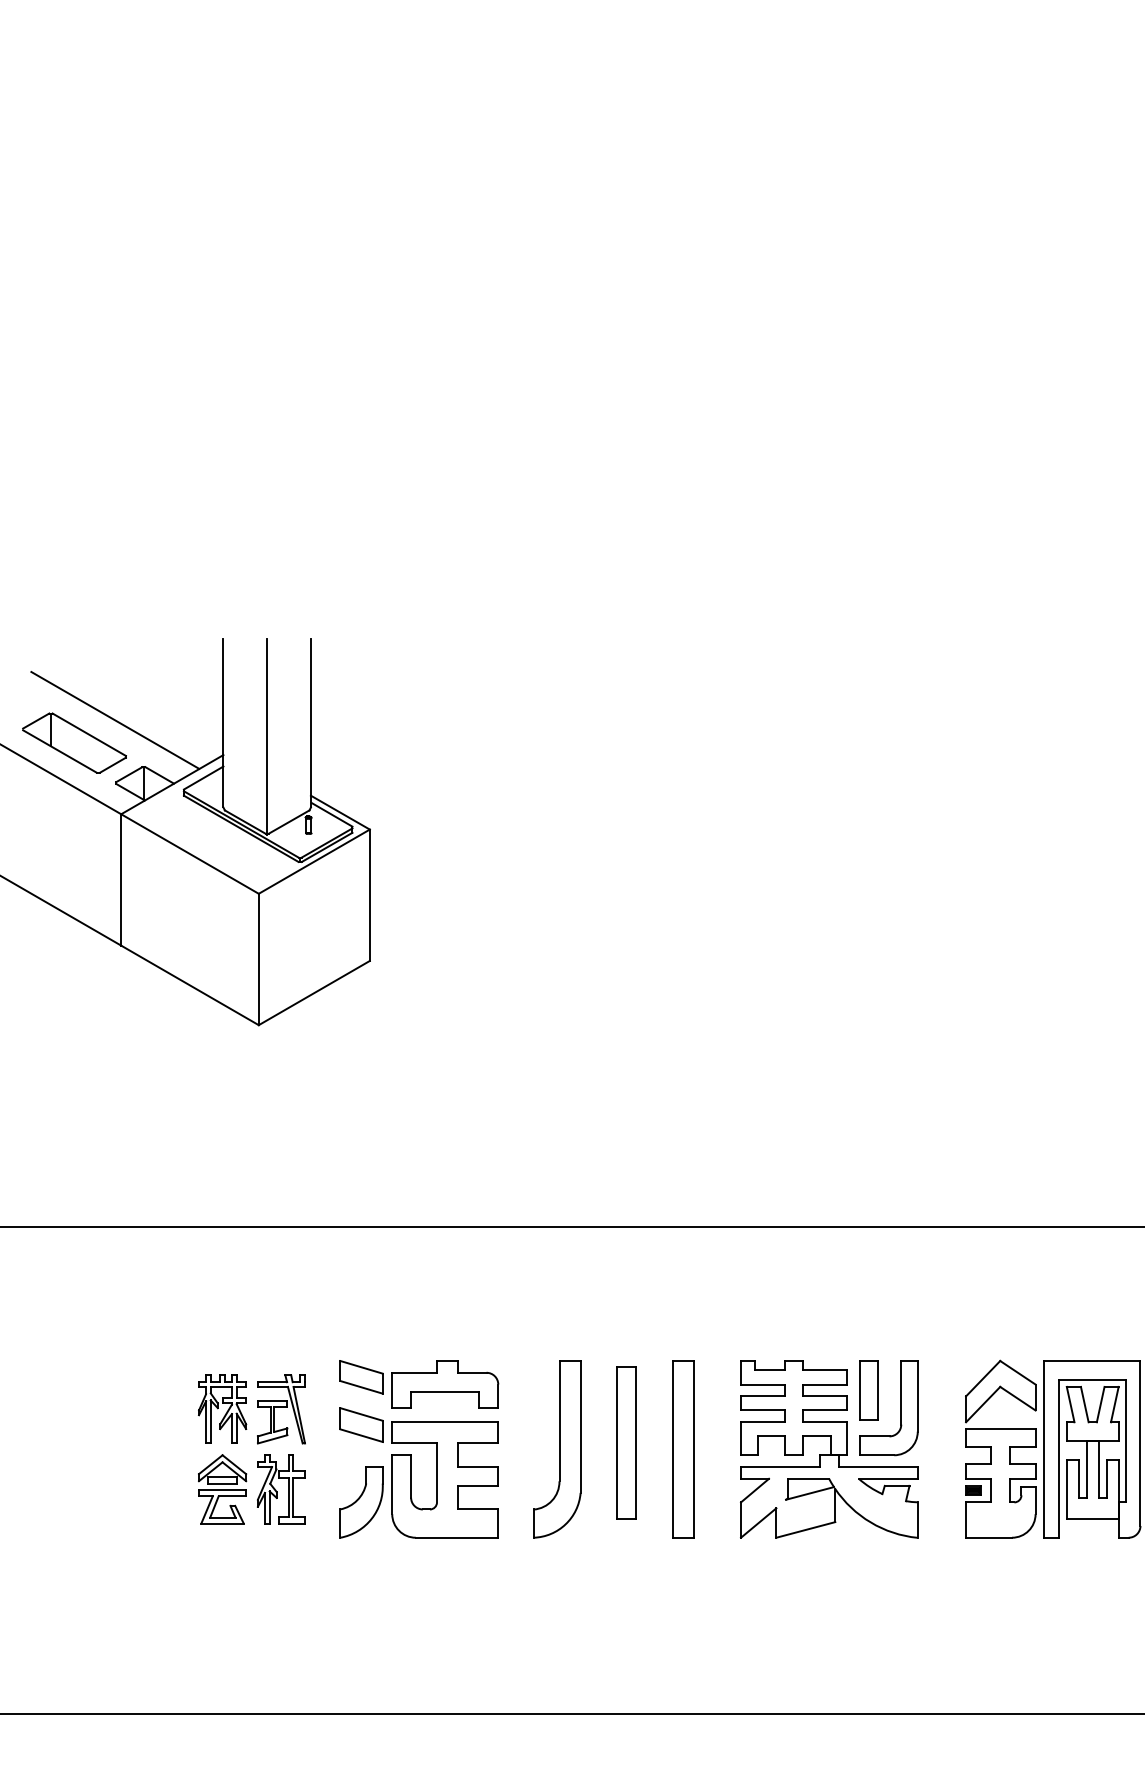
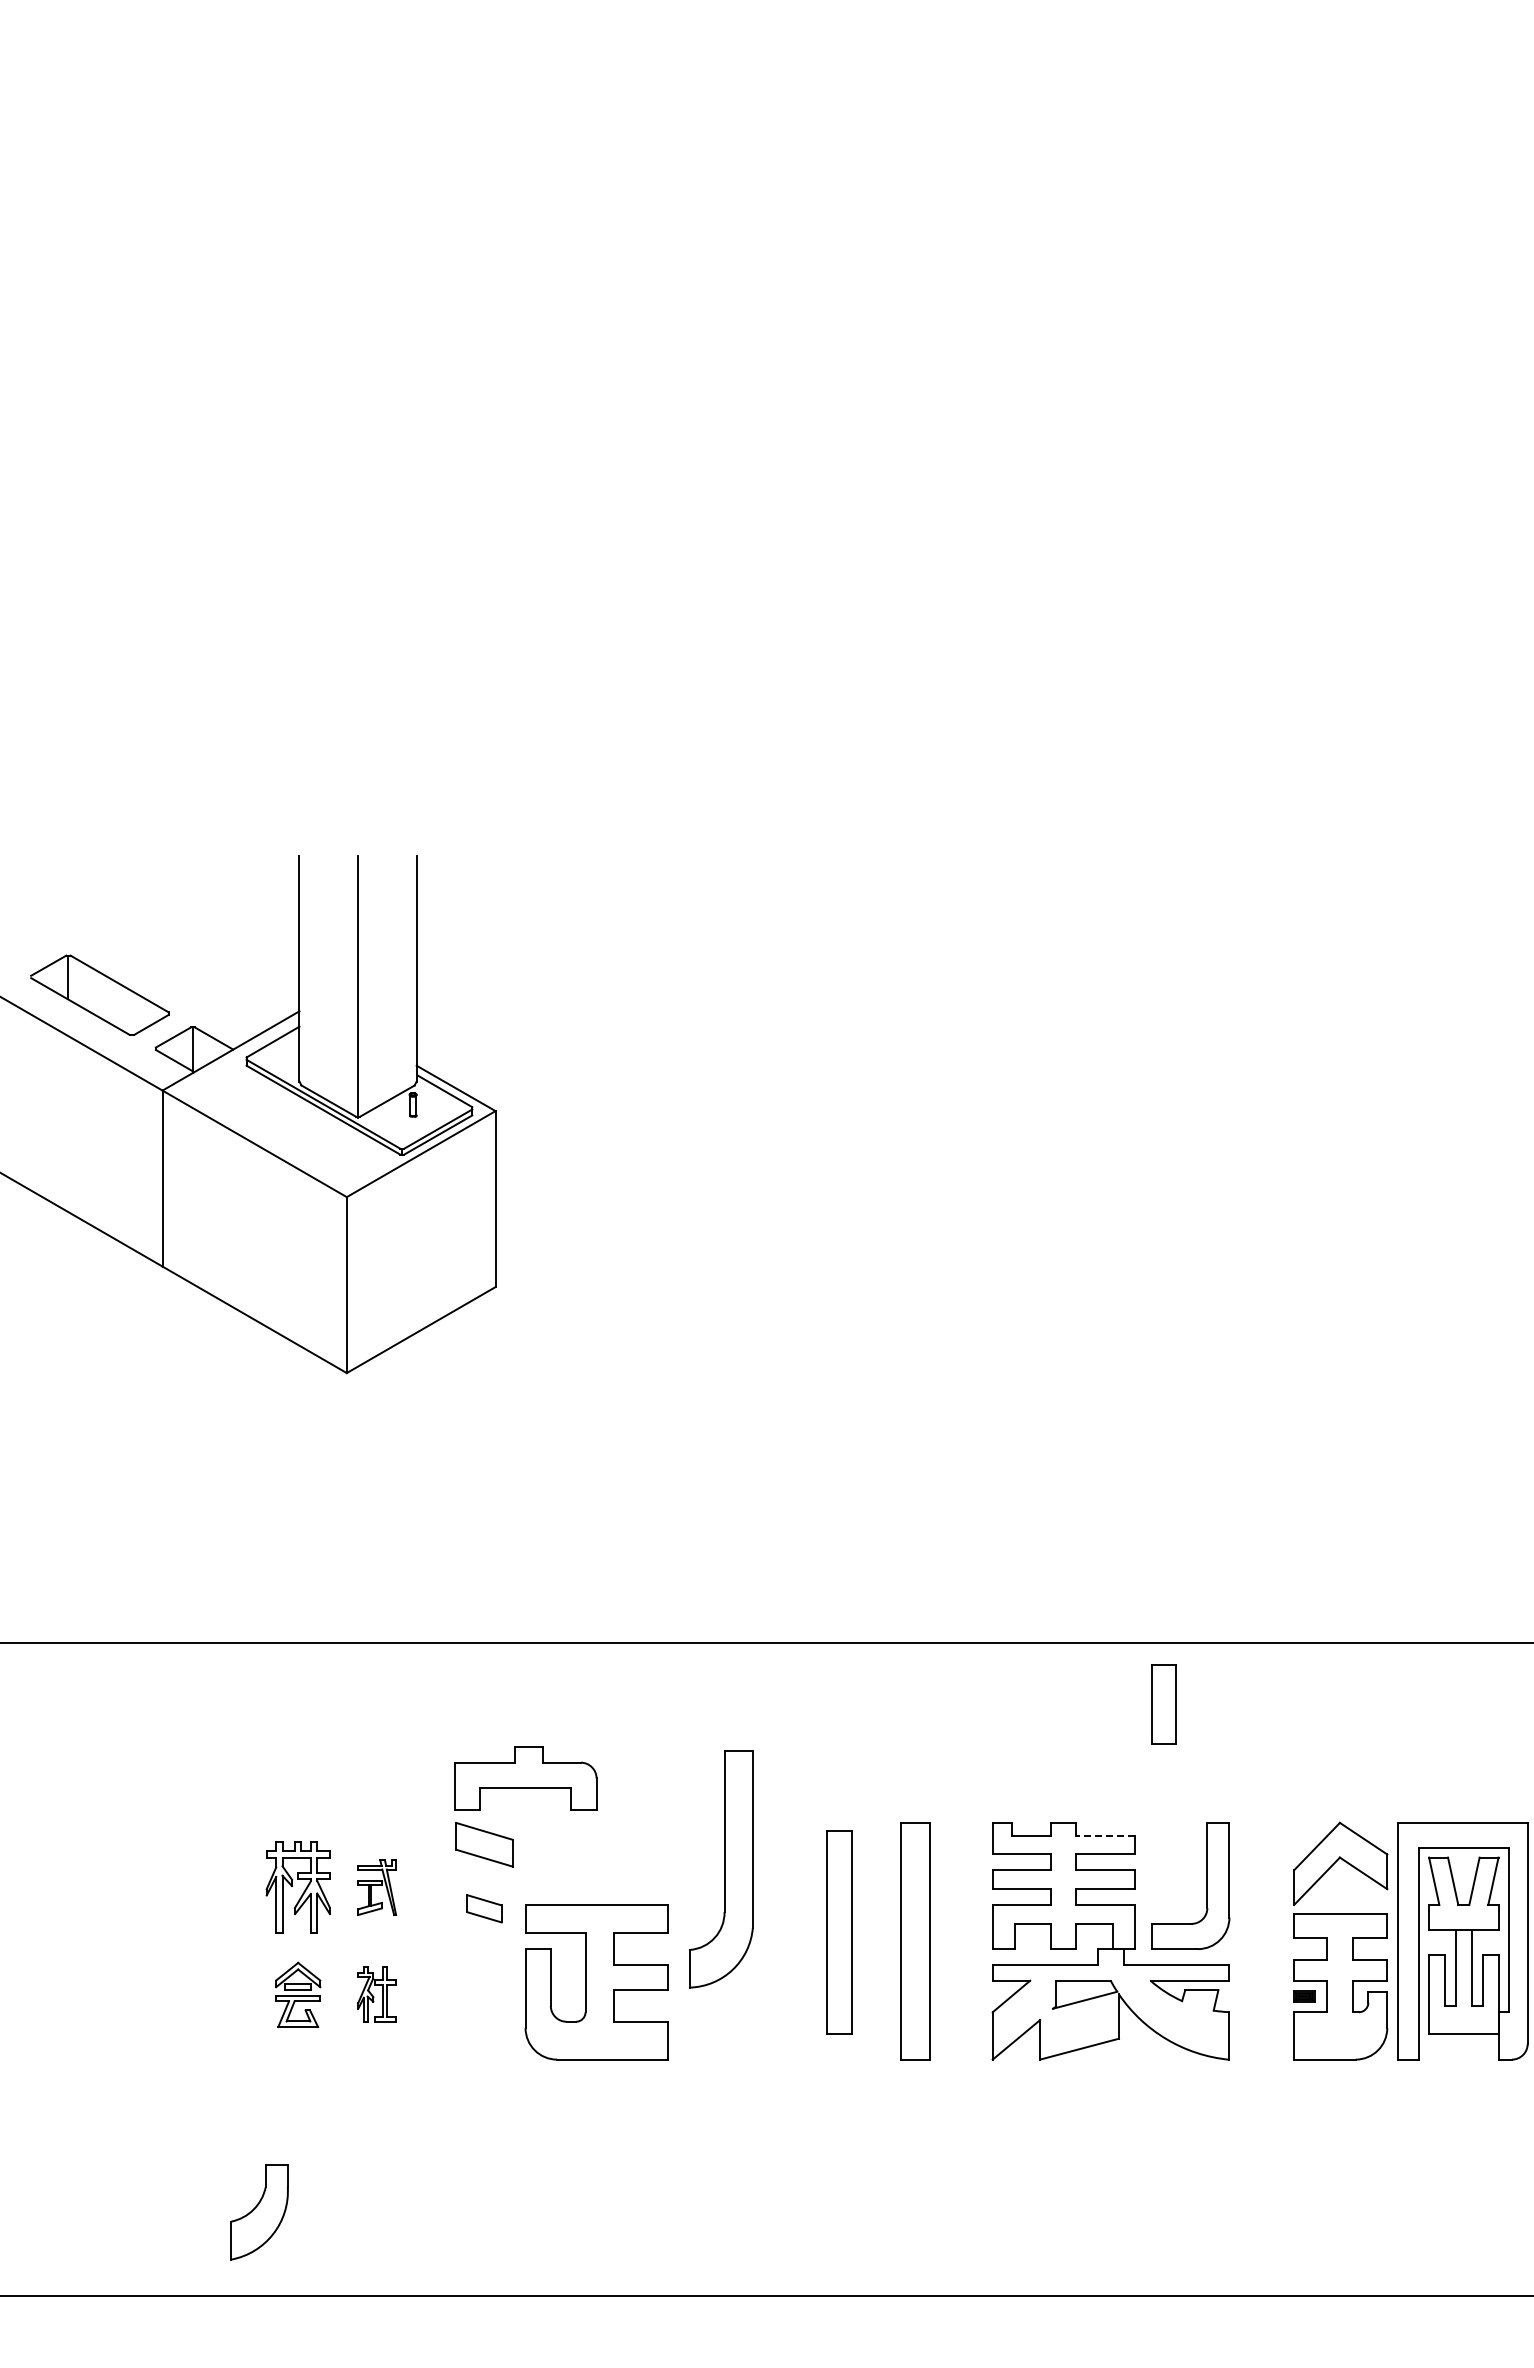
line: (115, 720) -> (154, 964), removed
line: (825, 1370) -> (1105, 1835), solid -> dashed
part: (445, 1384) -> (525, 1778), moved
part: (868, 1390) -> (1163, 1704), moved
part: (280, 1409) -> (376, 1887), size x0.6
part: (361, 1424) -> (484, 1908), size x0.6
part: (557, 1449) -> (721, 1869), moved
part: (221, 1489) -> (297, 1994), size x0.7
part: (280, 1489) -> (376, 1994), size x0.6
part: (361, 1502) -> (259, 2212), moved

